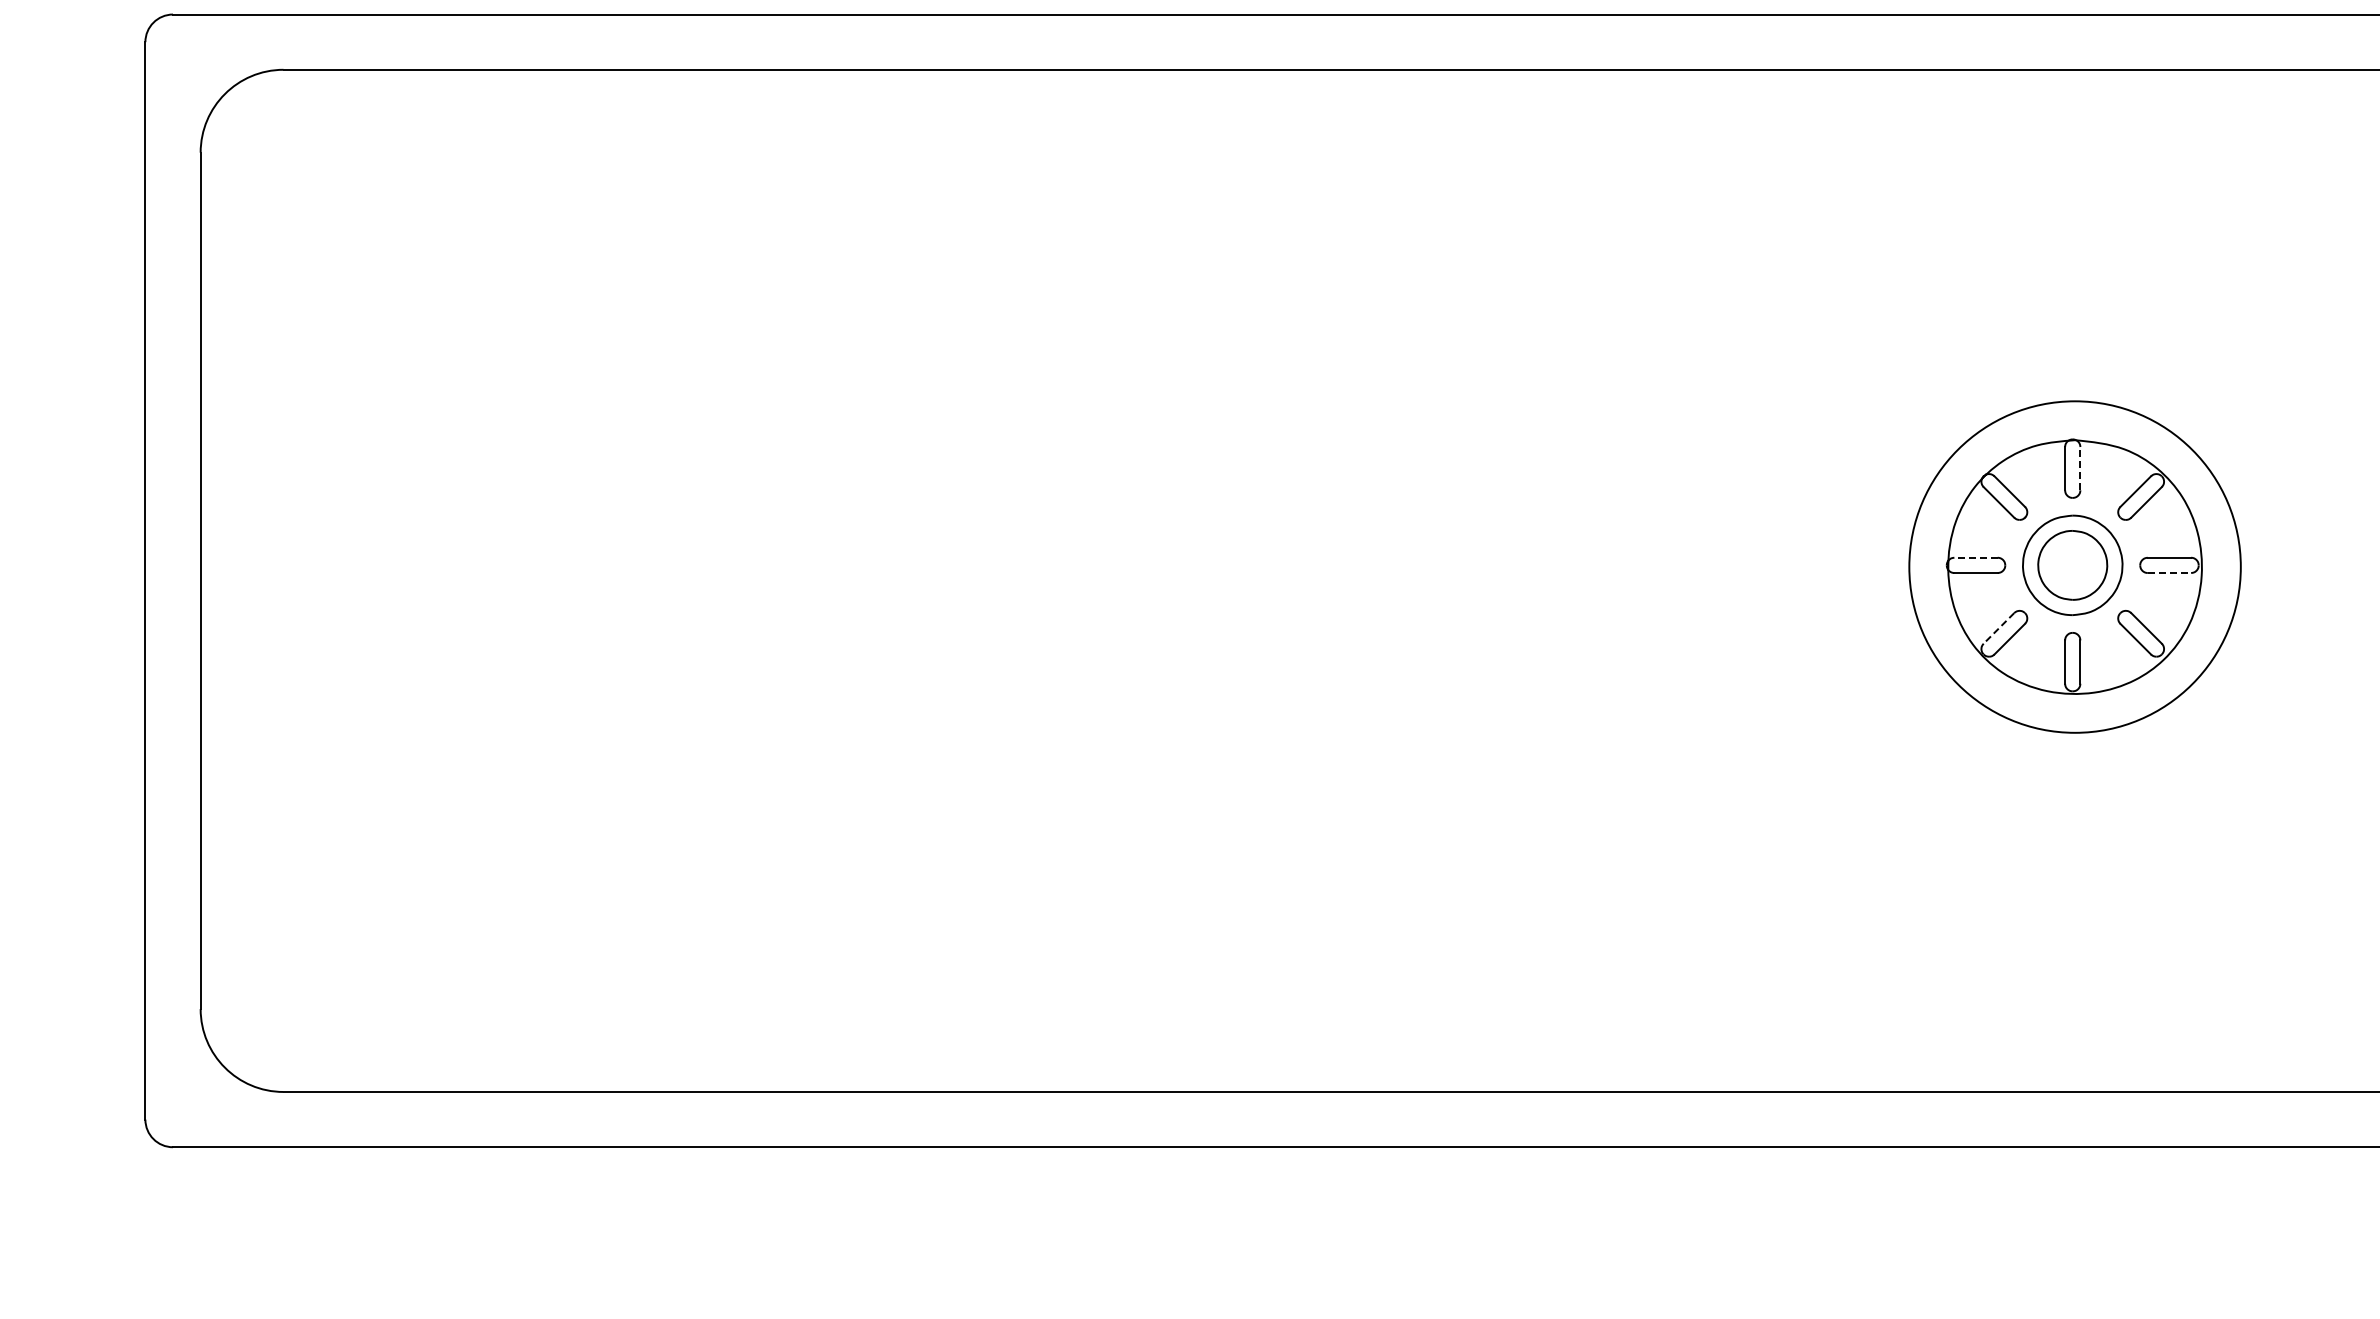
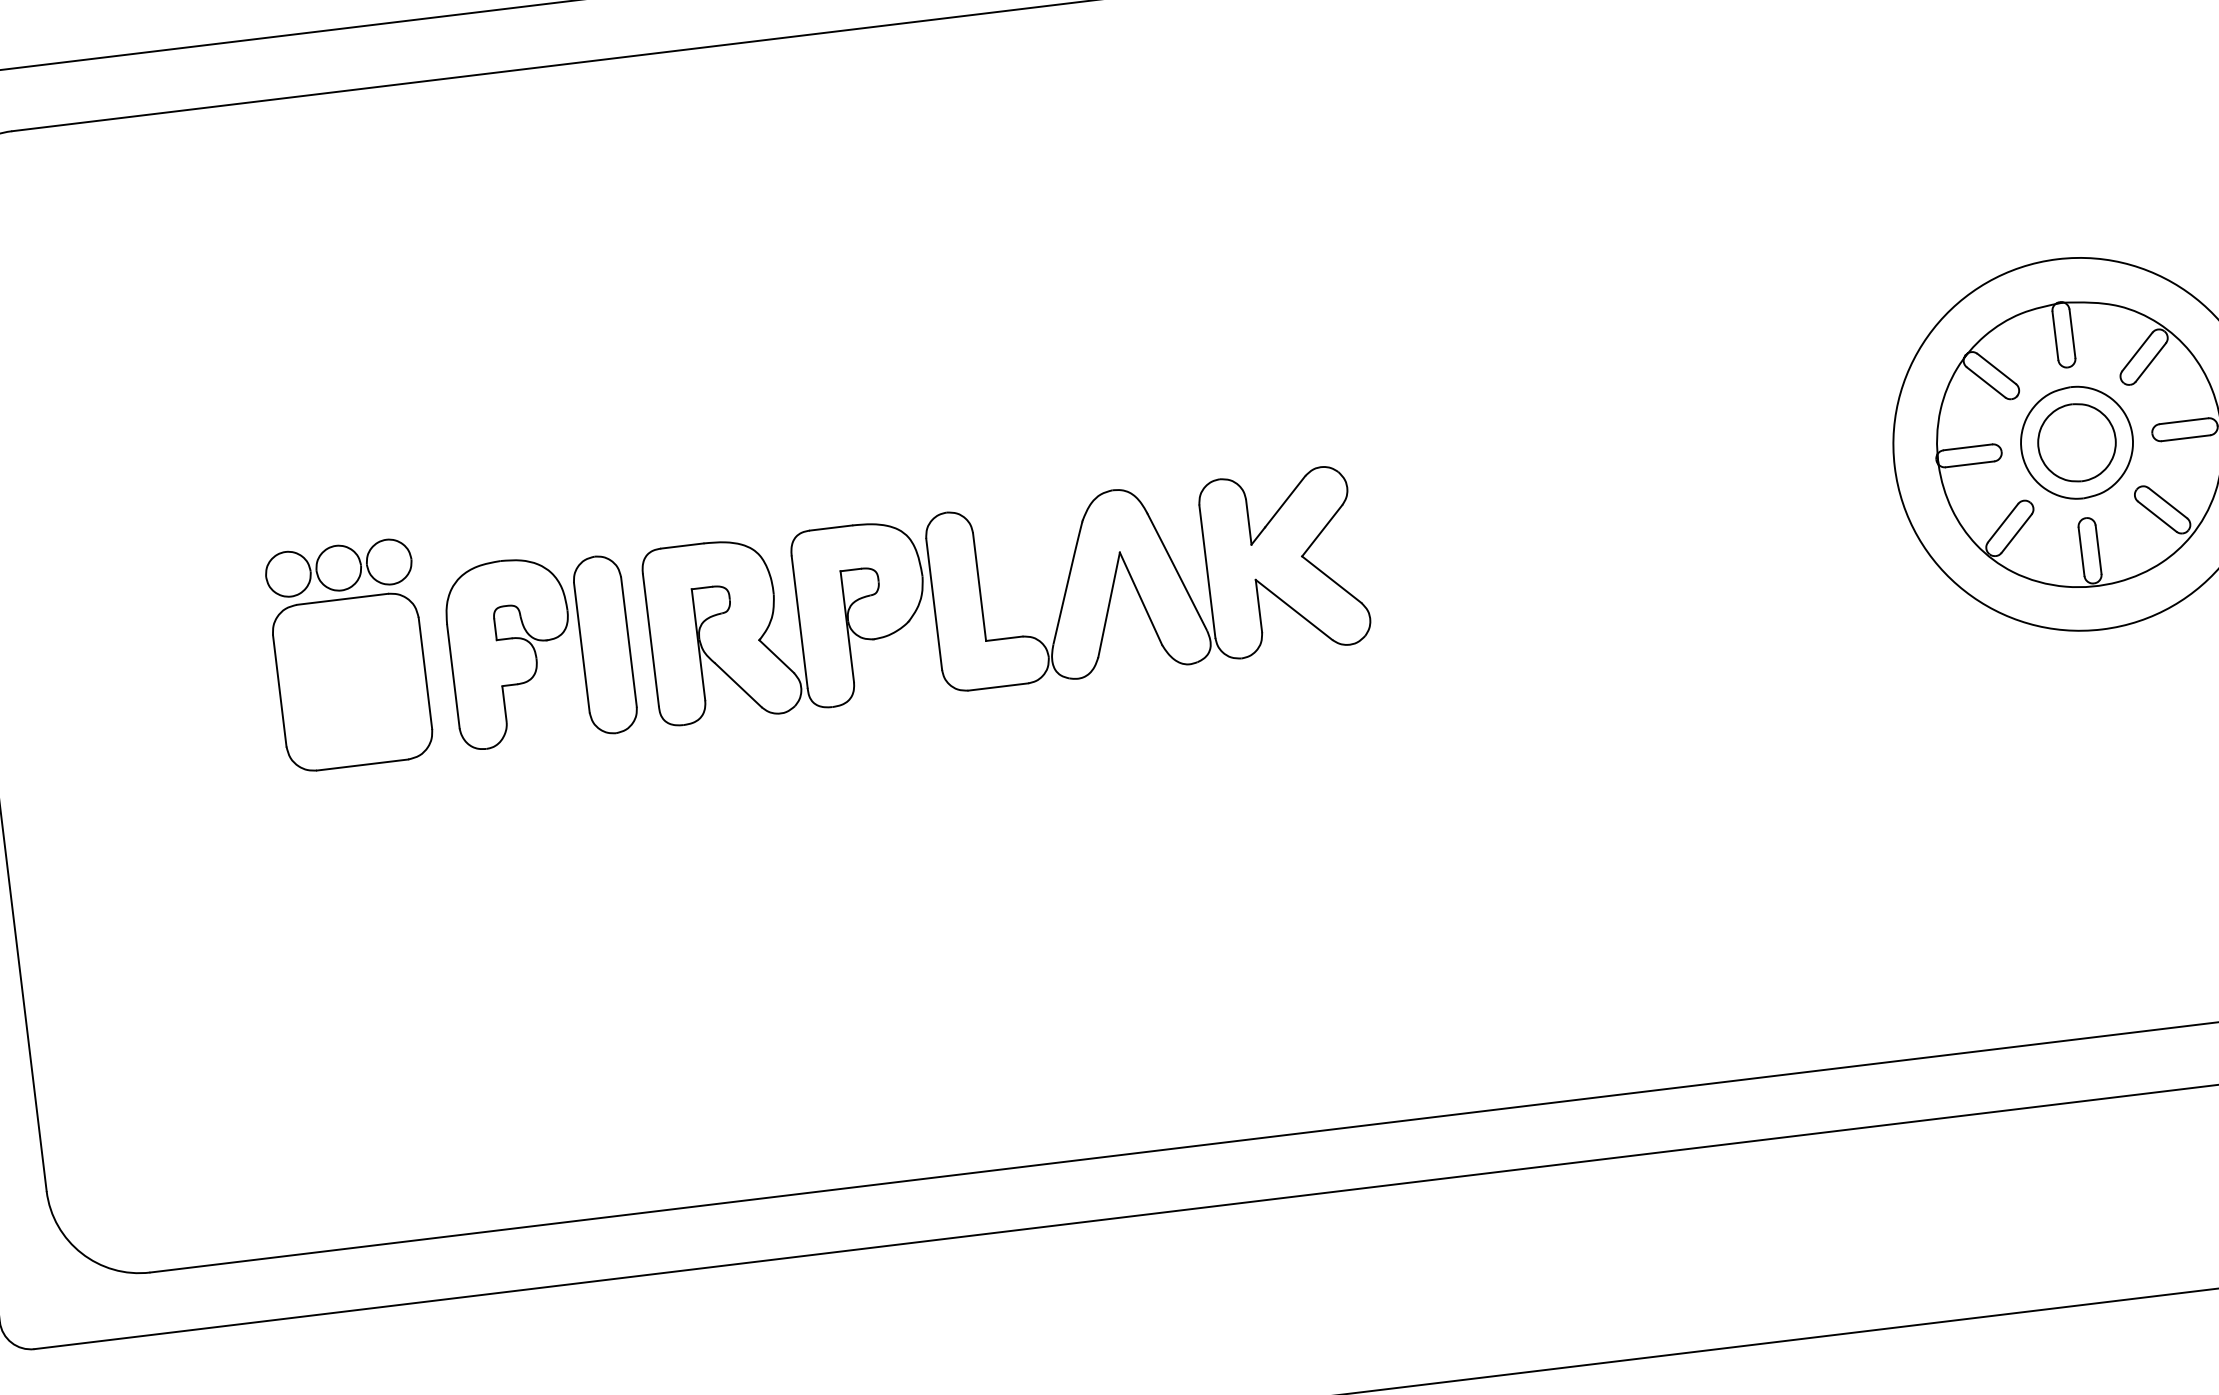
line: (2080, 468) -> (2072, 333), dashed -> solid
line: (1976, 557) -> (1968, 446), dashed -> solid
part: (525, 568) -> (349, 655), added
line: (2169, 573) -> (2186, 438), dashed -> solid
part: (693, 583) -> (539, 649), added
part: (1089, 585) -> (981, 598), added
line: (1998, 628) -> (2002, 523), dashed -> solid

